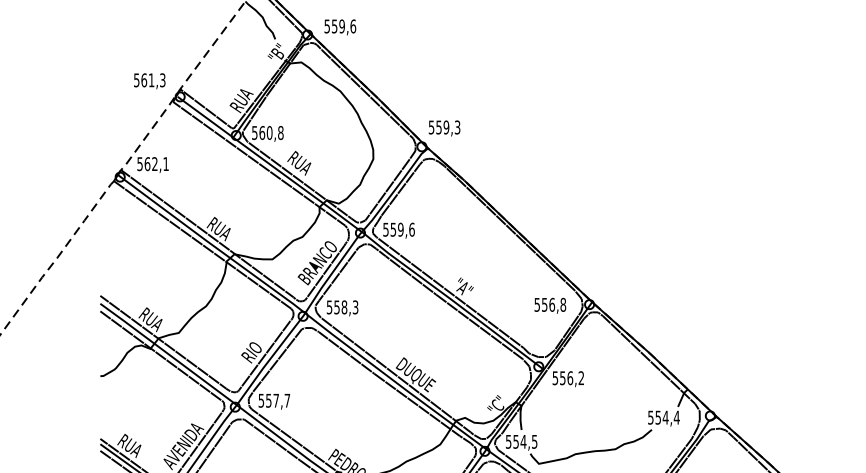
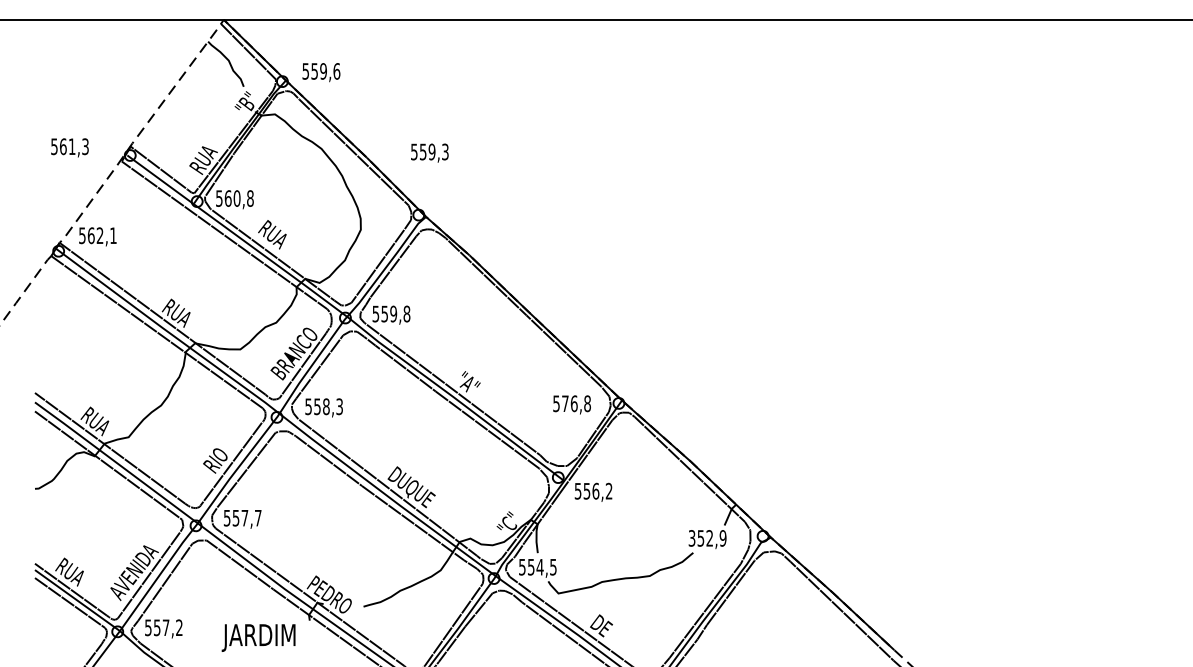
text: (149, 80) -> (69, 147), moved
text: (444, 127) -> (429, 152), moved
text: (411, 229) -> (406, 313), 559,6 -> 559,8
text: (544, 304) -> (565, 403), 556,8 -> 576,8
text: (663, 417) -> (707, 538), 554,4 -> 352,9

